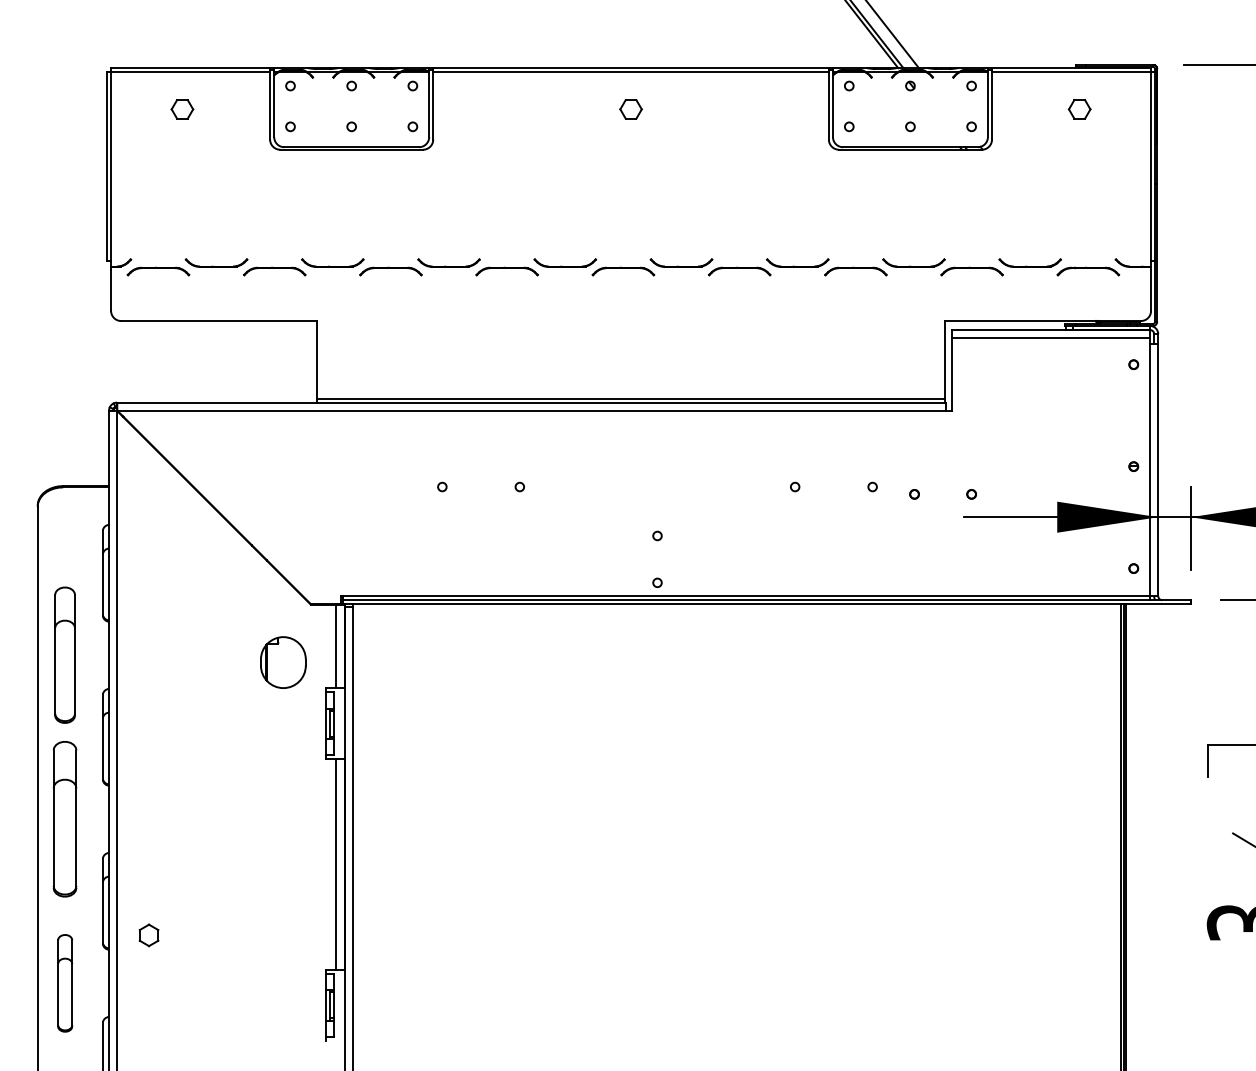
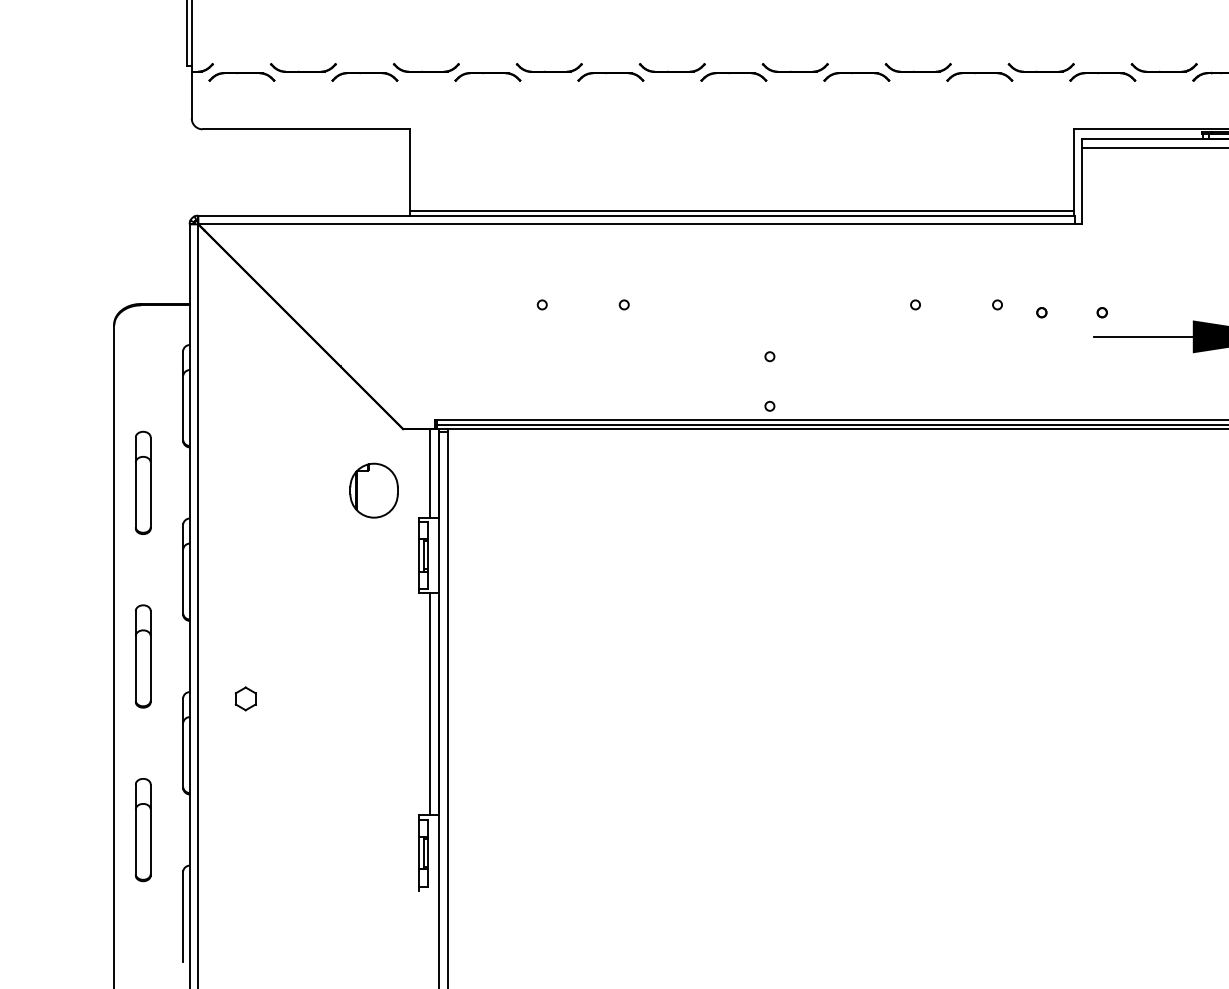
part: (65, 655) -> (143, 483), size x0.71
part: (65, 819) -> (143, 656), size x0.62
part: (148, 935) -> (245, 699), moved

